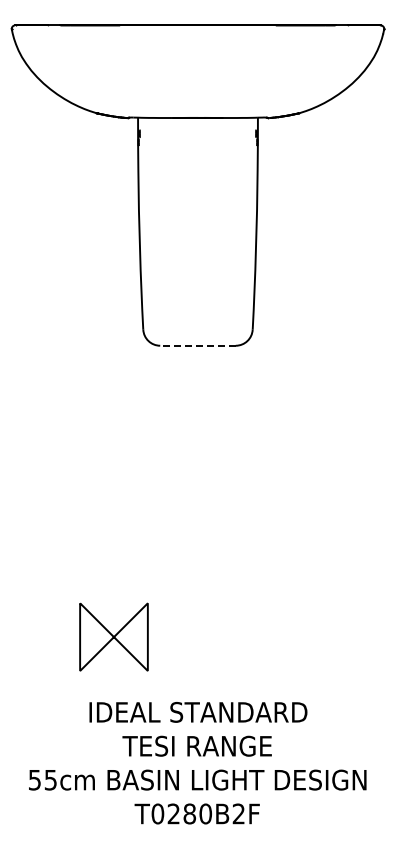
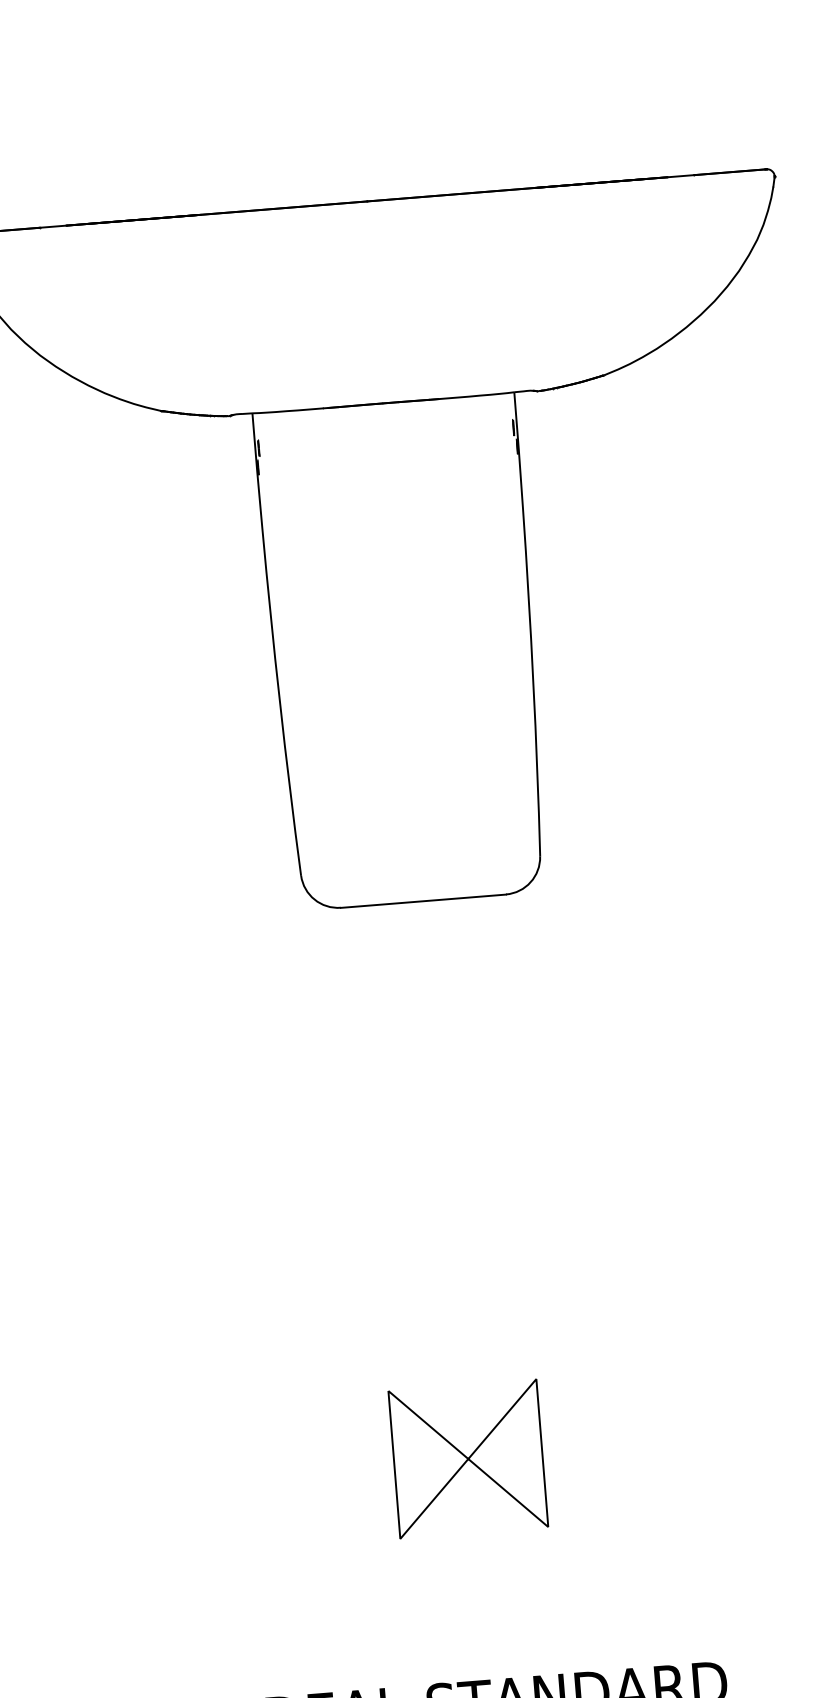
line: (198, 345) -> (424, 900), dashed -> solid
part: (113, 636) -> (467, 1457), moved

